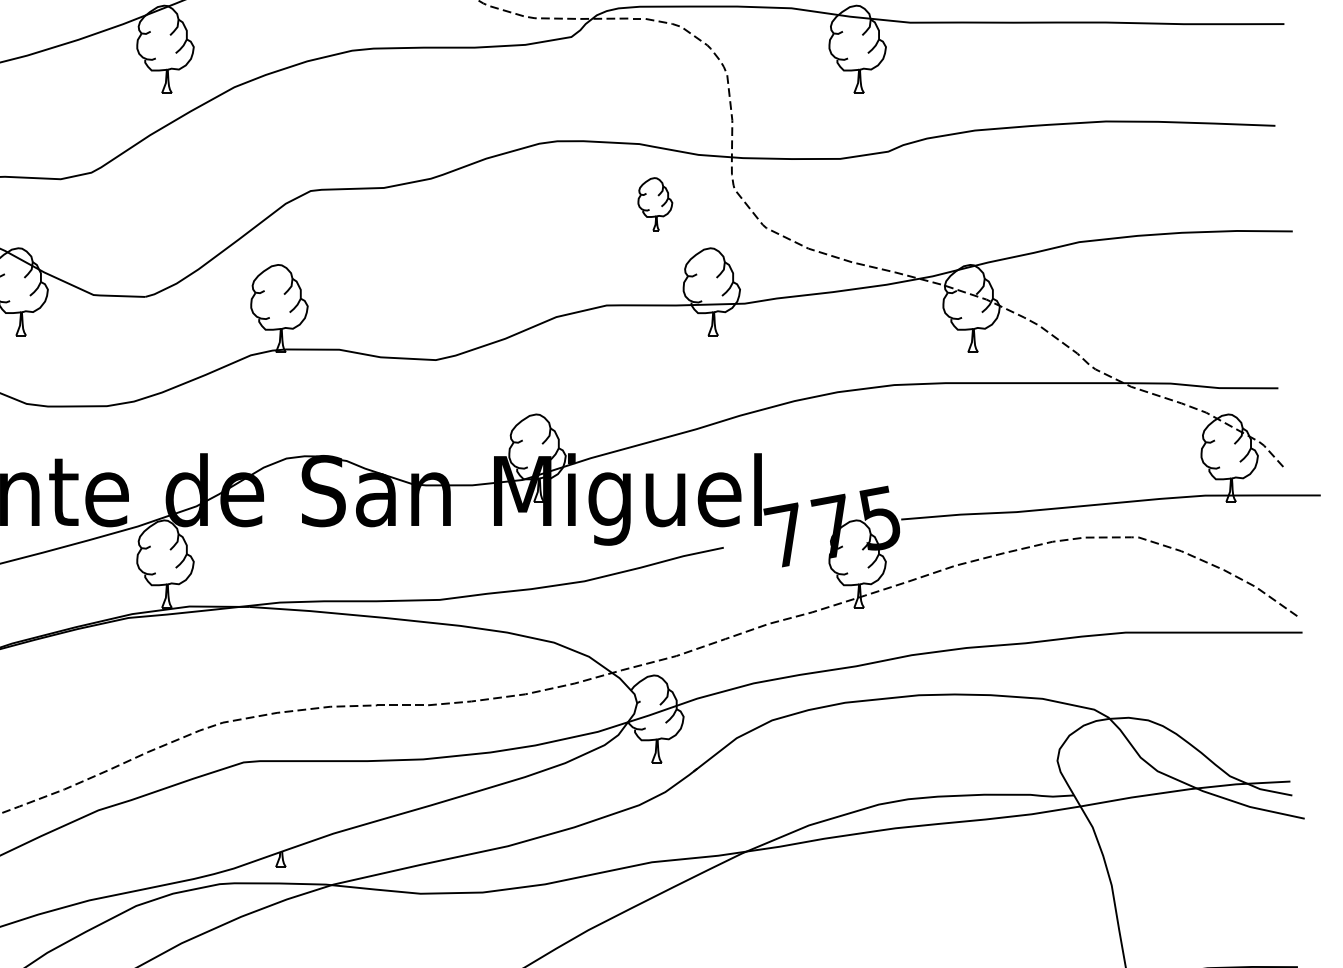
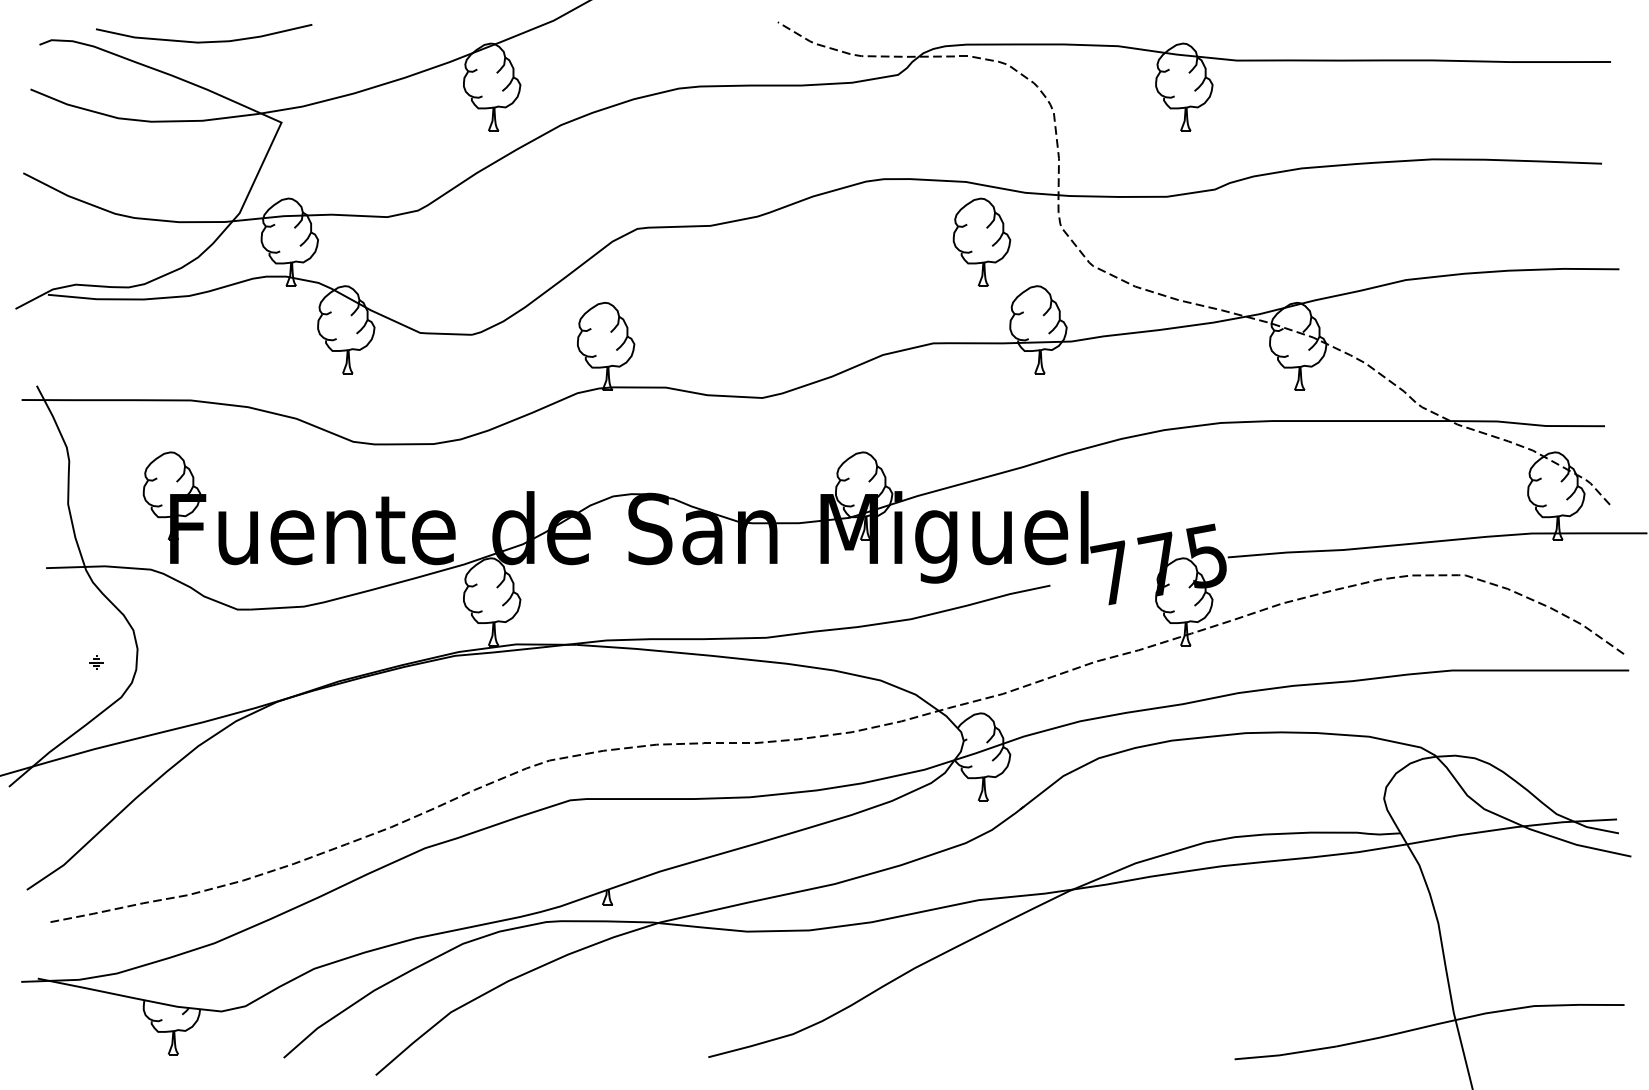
part: (654, 203) -> (981, 241), size x1.67

